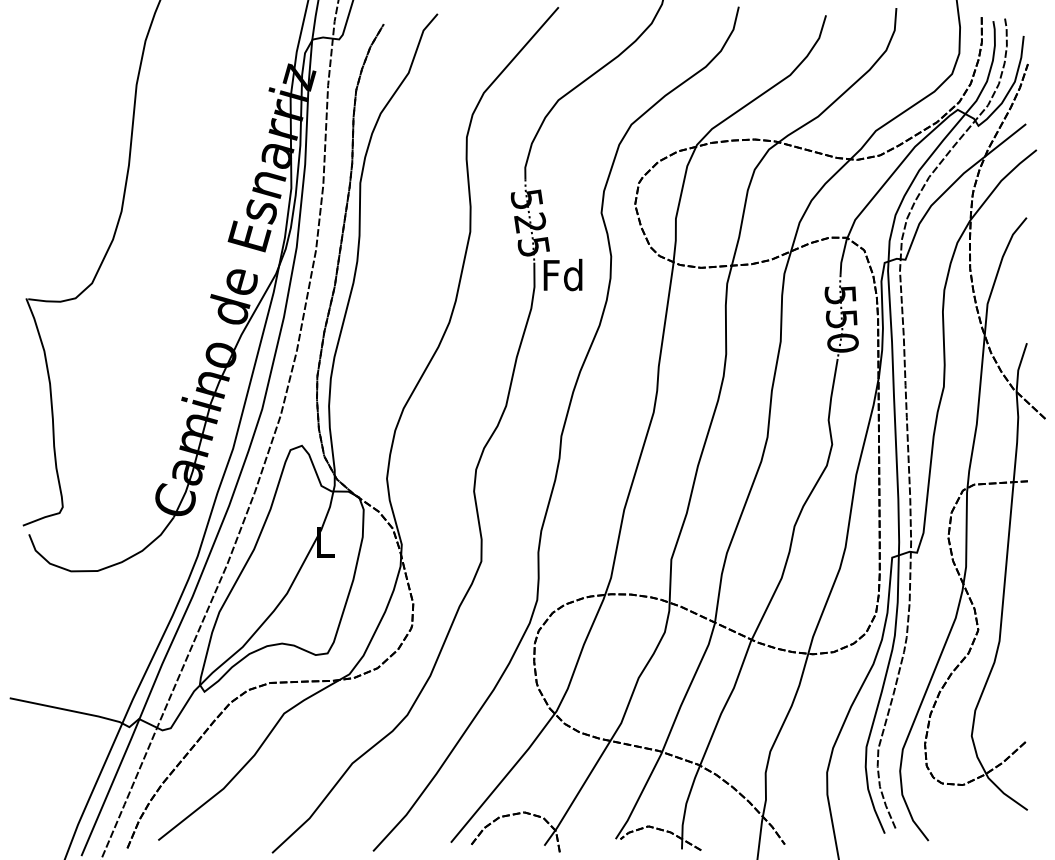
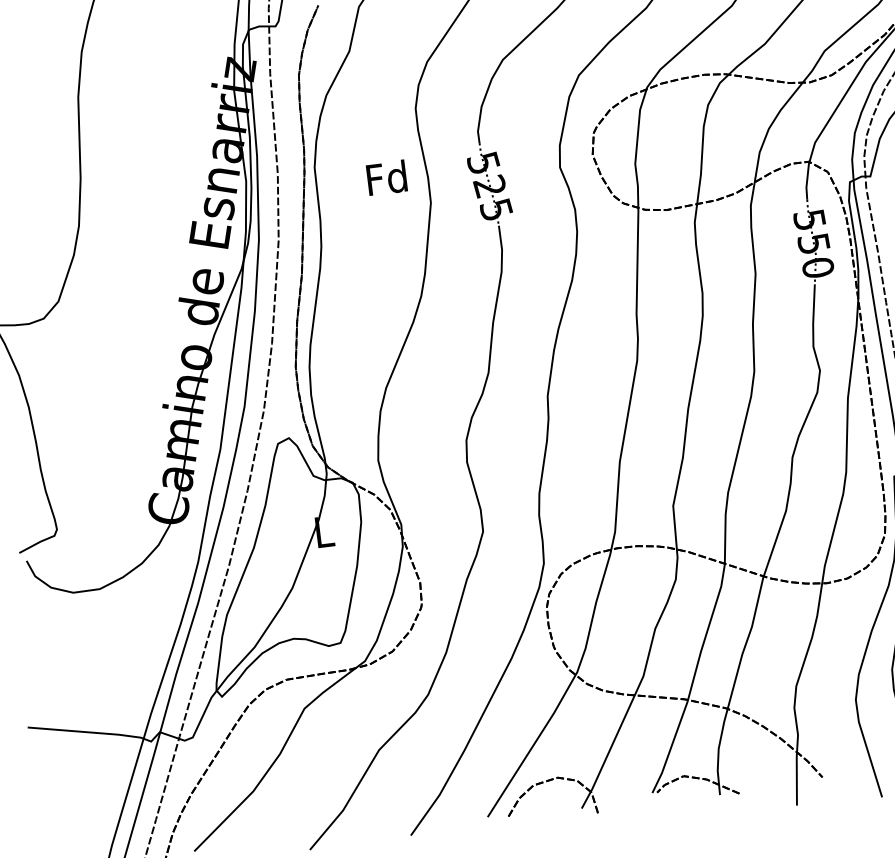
text: (562, 274) -> (386, 177), moved

